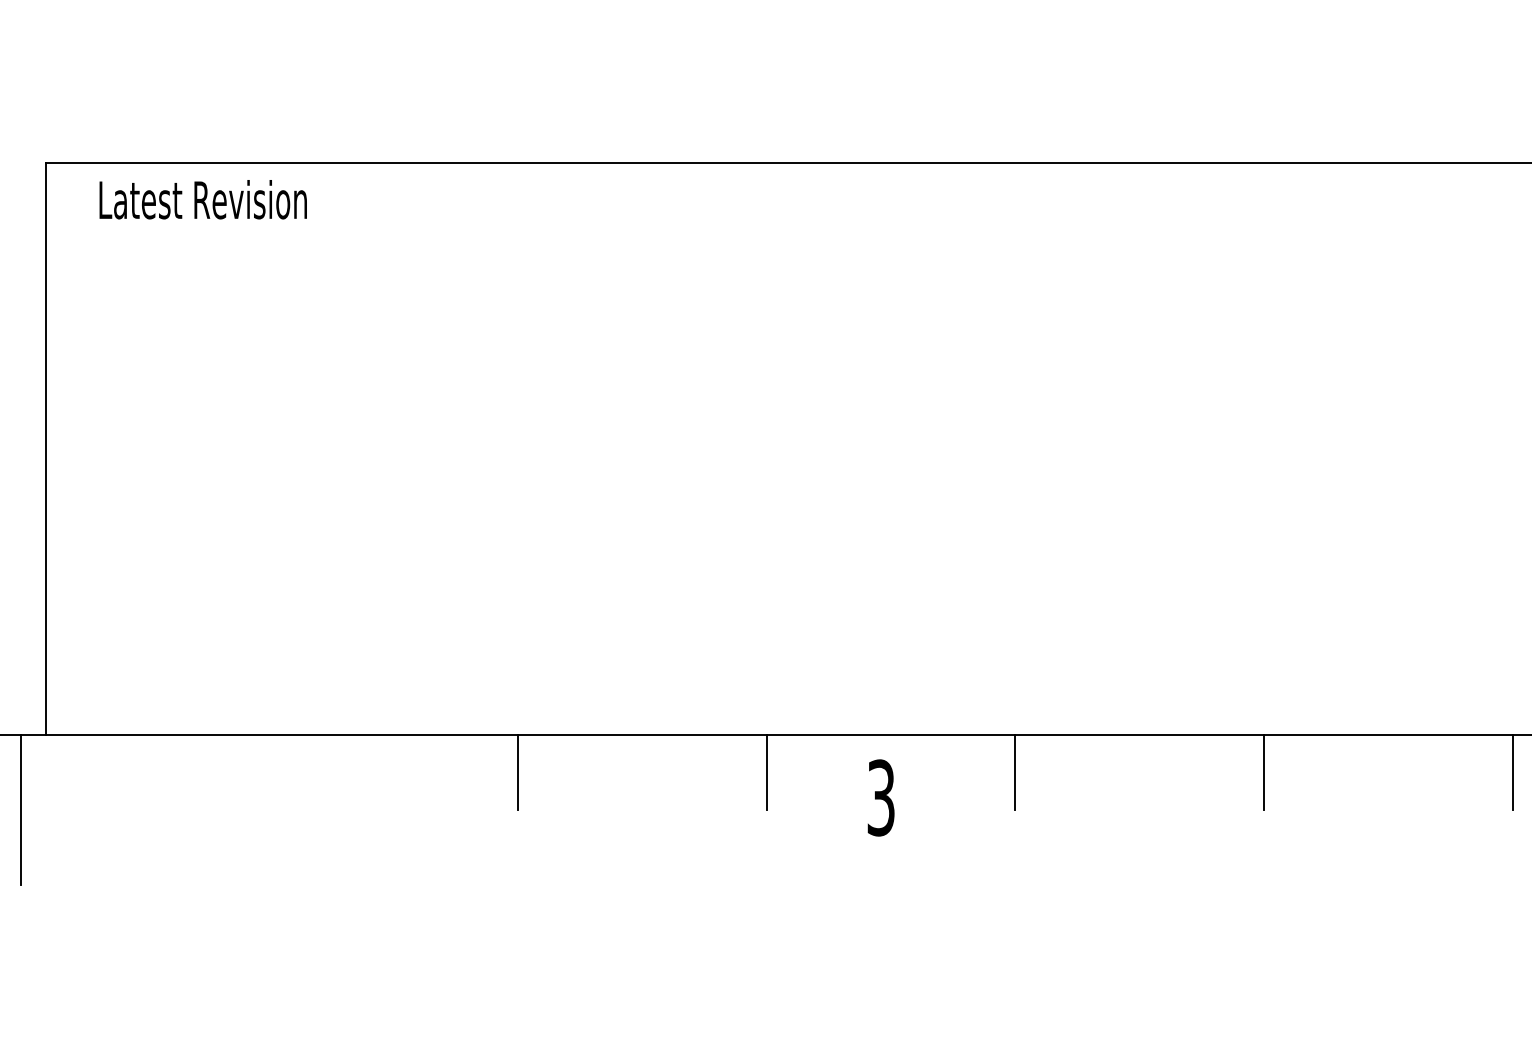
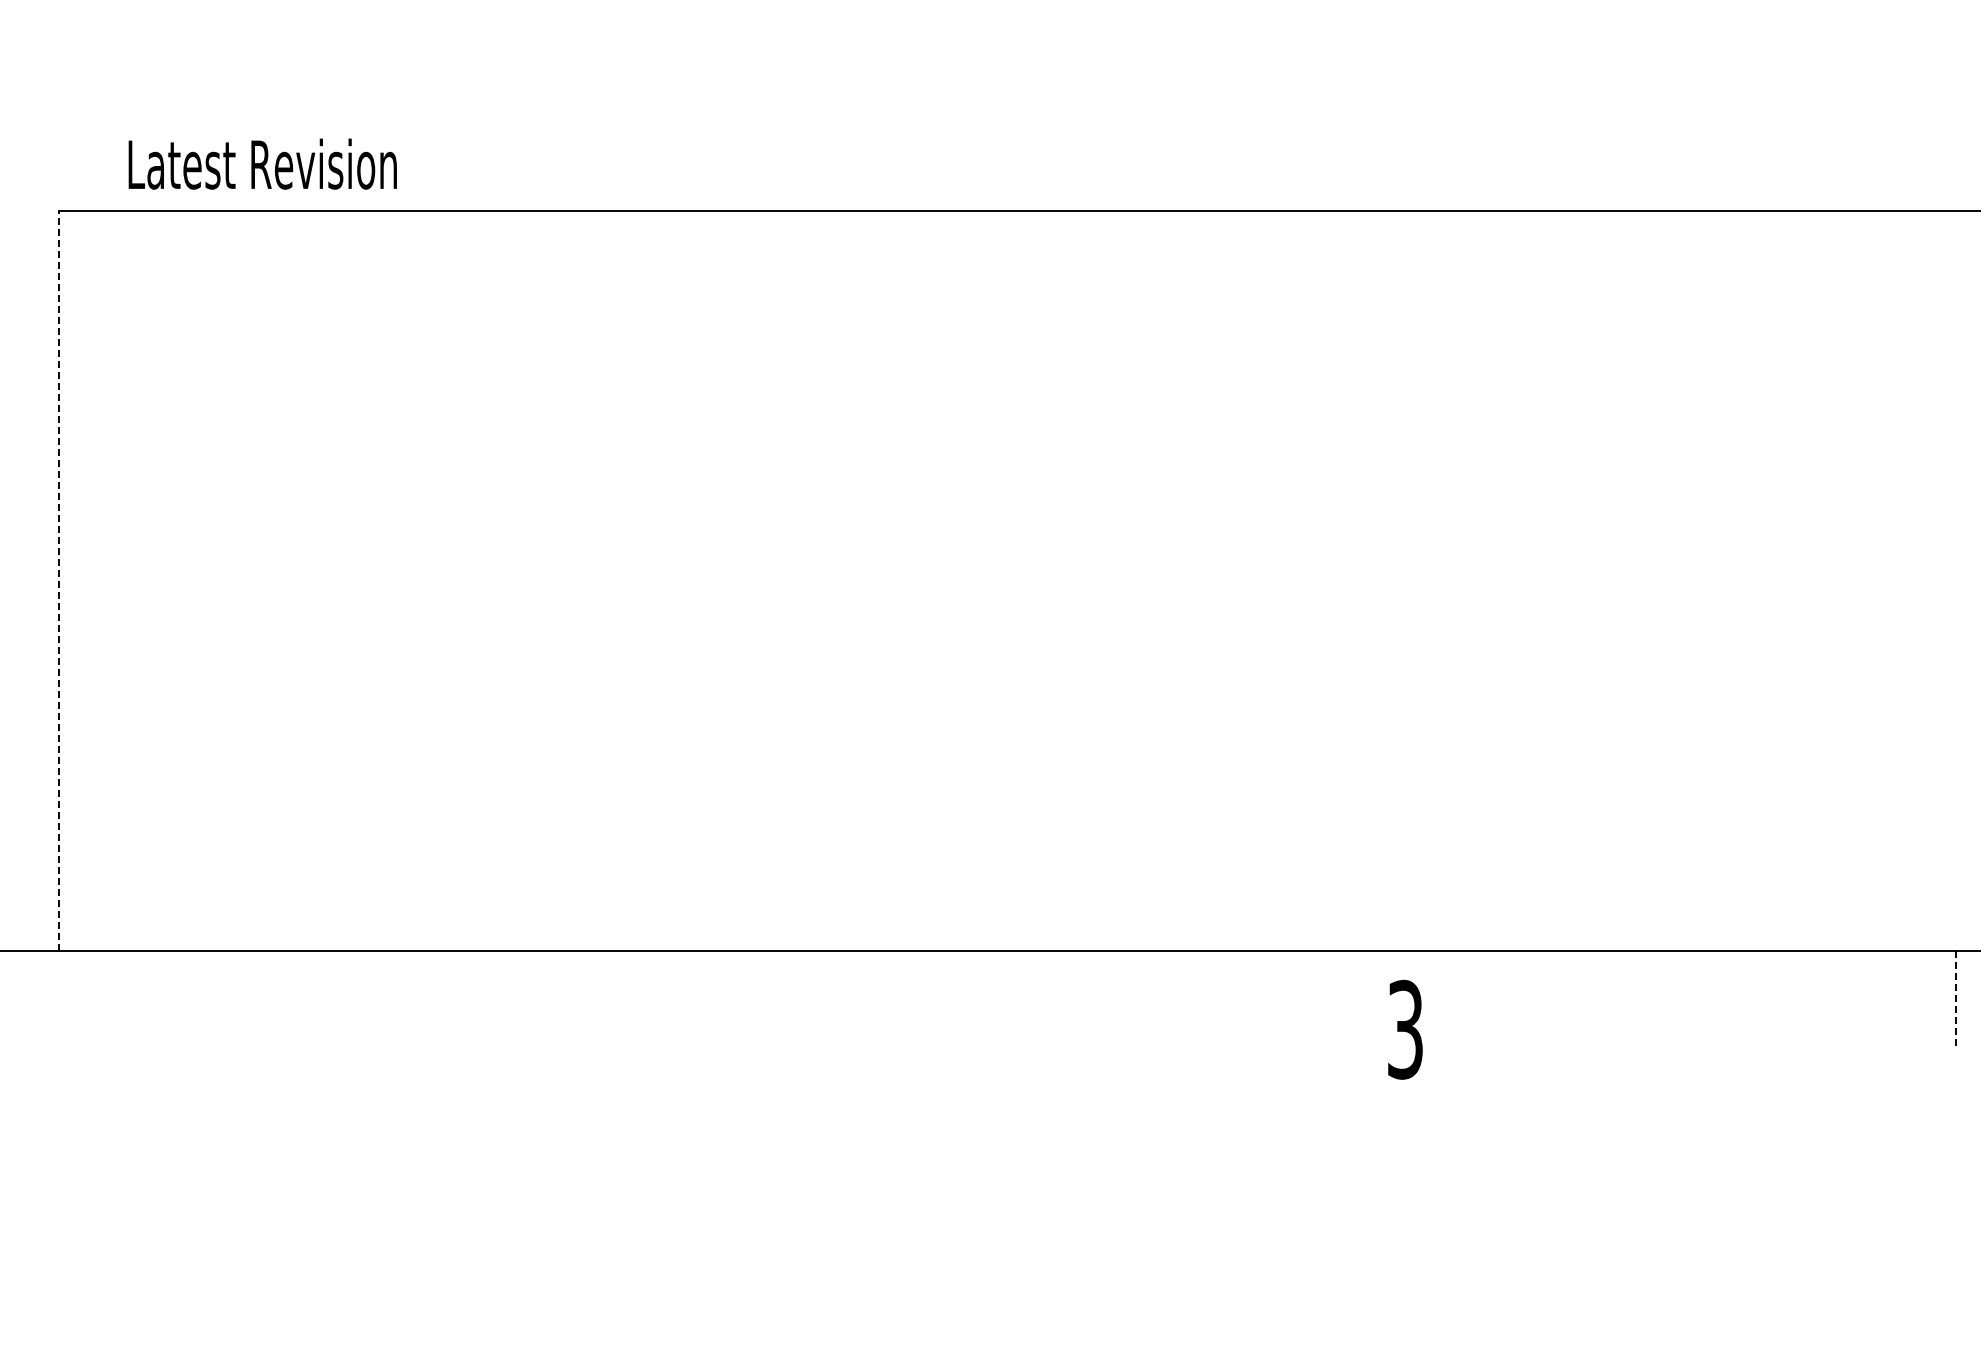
text: (203, 199) -> (262, 163), moved
line: (46, 449) -> (59, 581), solid -> dashed
line: (518, 772) -> (670, 998), removed
line: (766, 772) -> (991, 998), removed
line: (1015, 772) -> (1313, 998), removed
line: (1264, 772) -> (1634, 998), removed
line: (1513, 773) -> (1956, 999), solid -> dashed
text: (881, 797) -> (1405, 1029), moved
line: (20, 809) -> (26, 1046), removed

